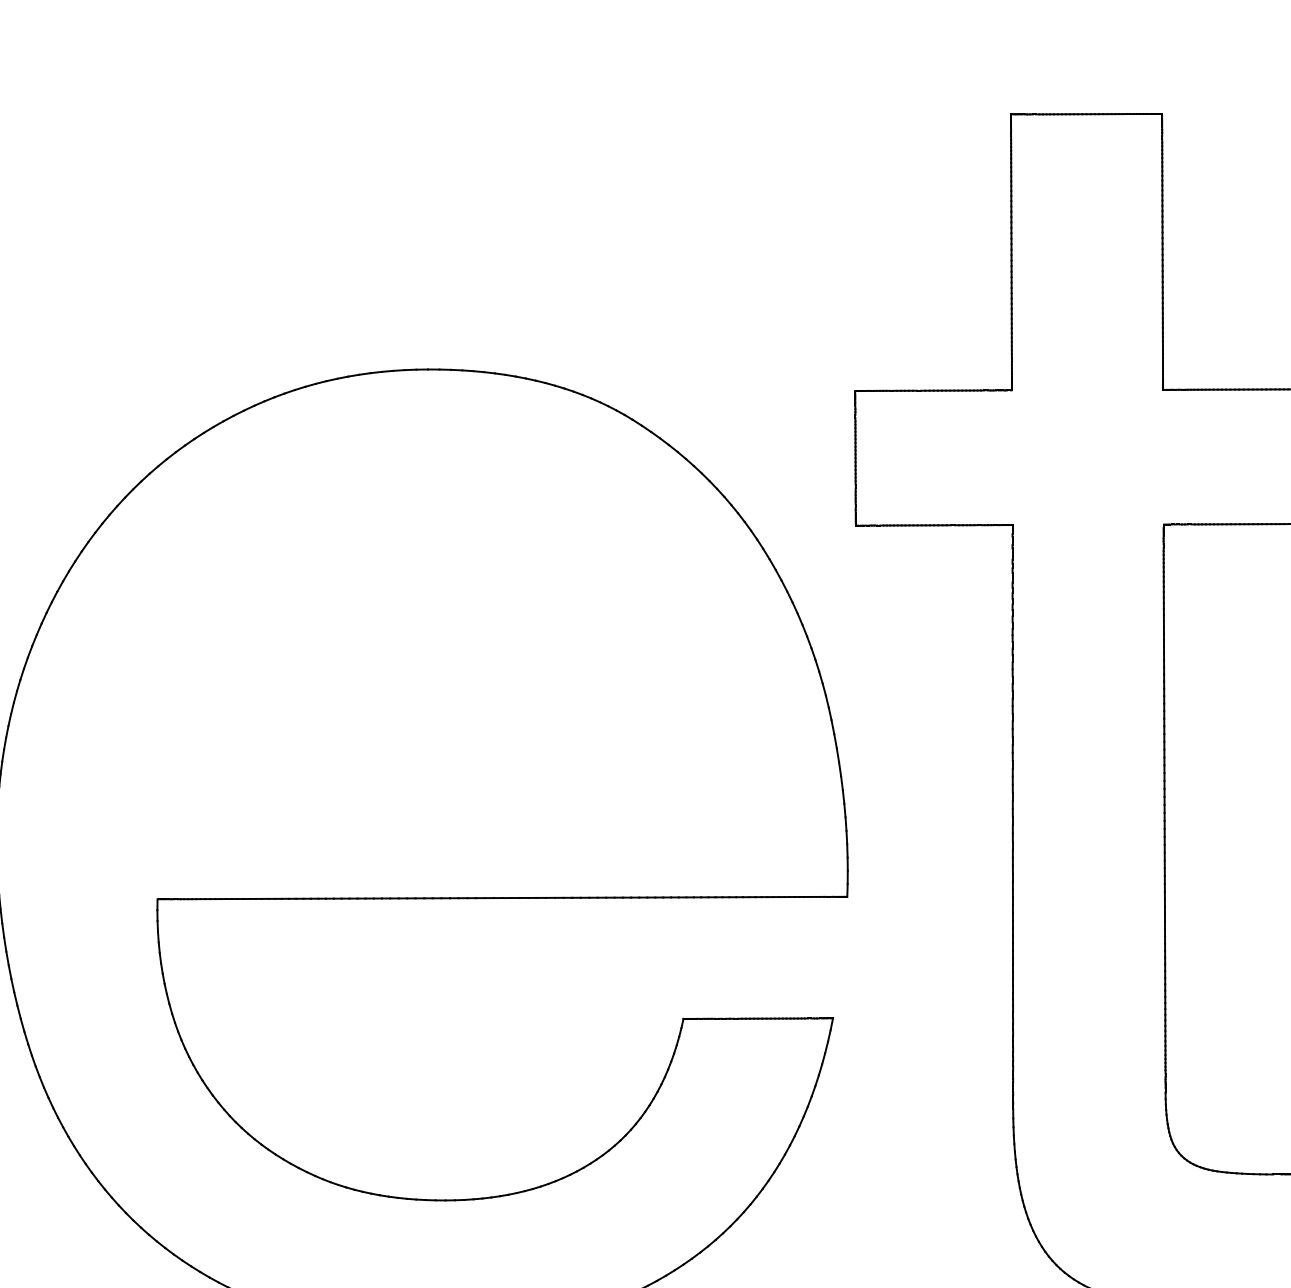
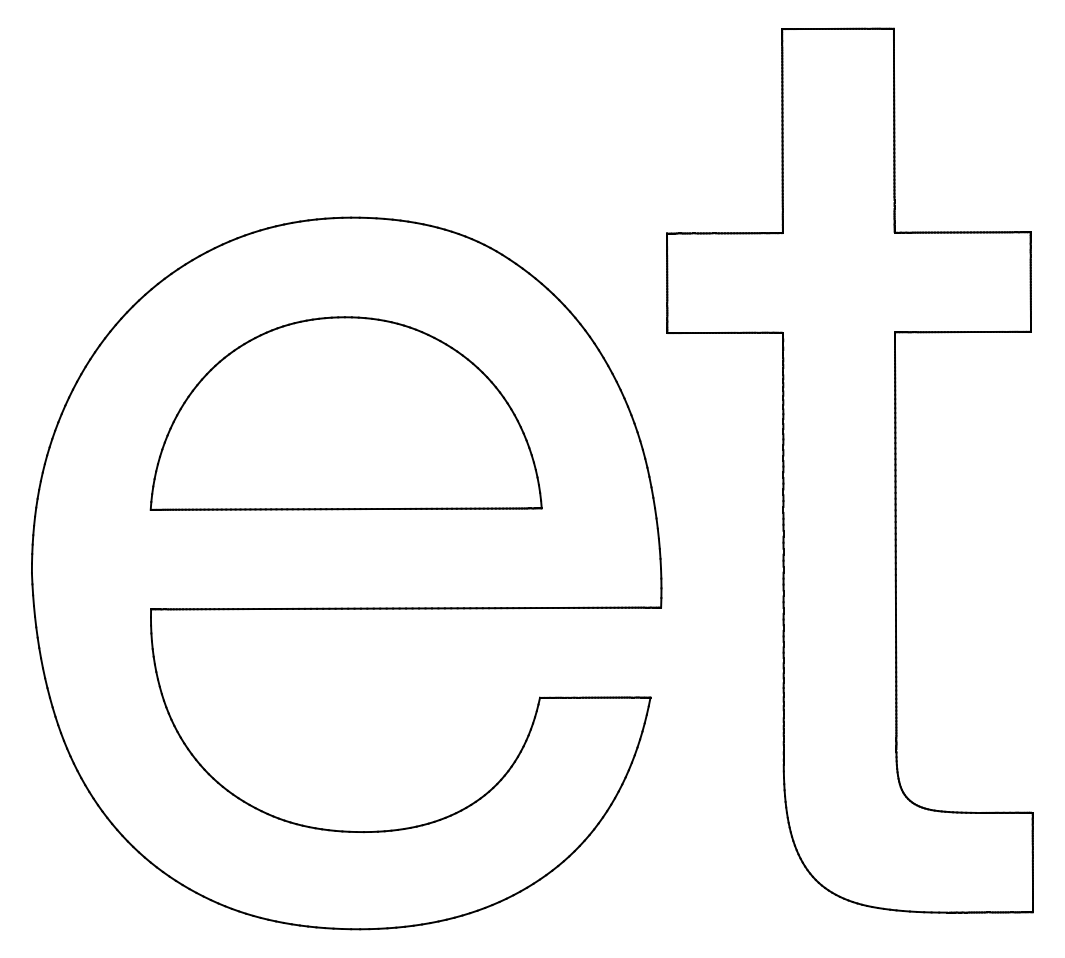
part: (420, 634) -> (345, 413), added

